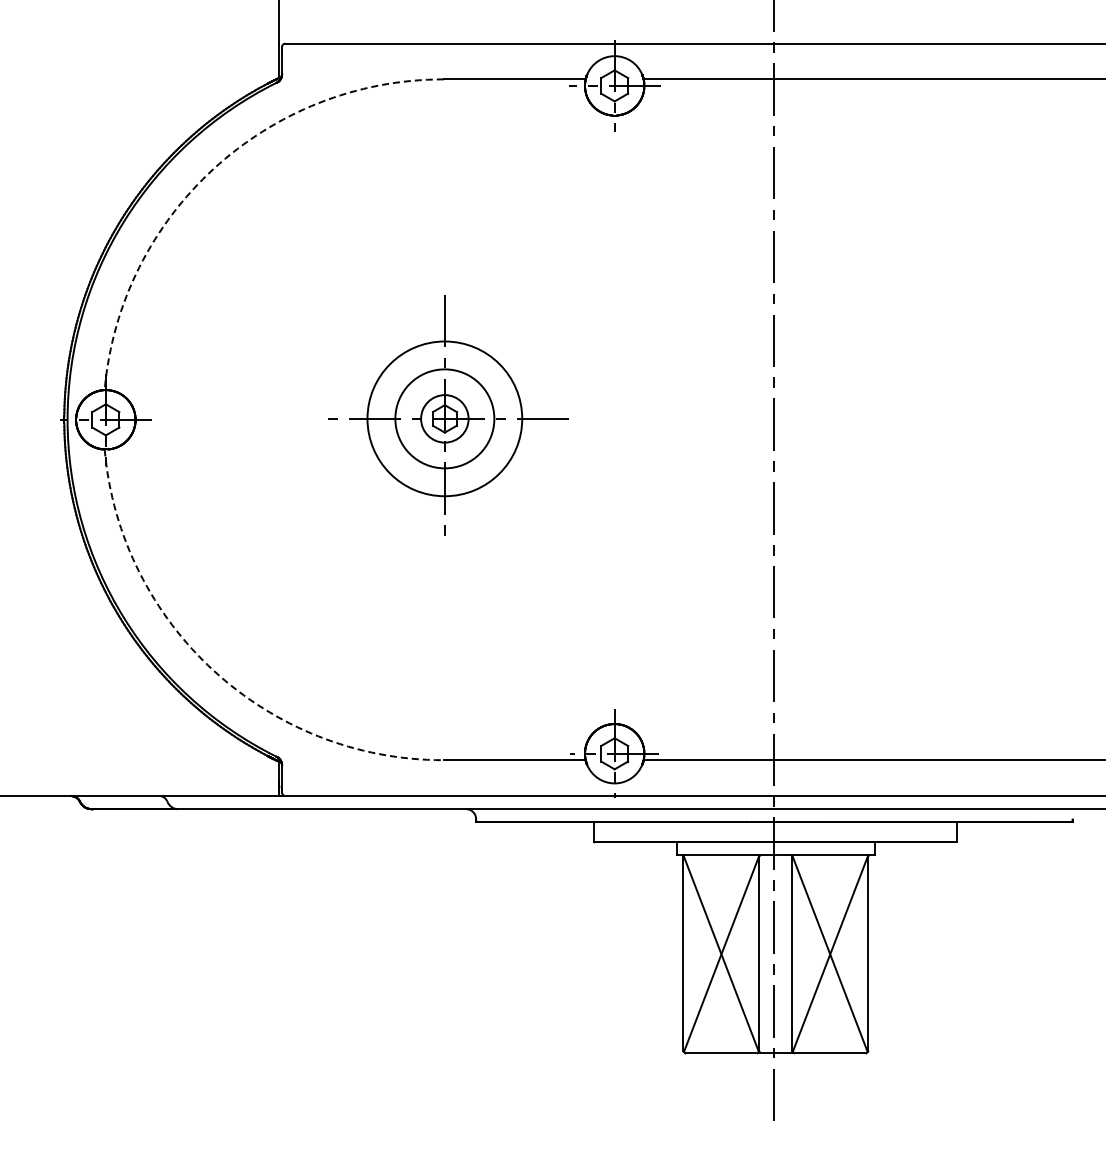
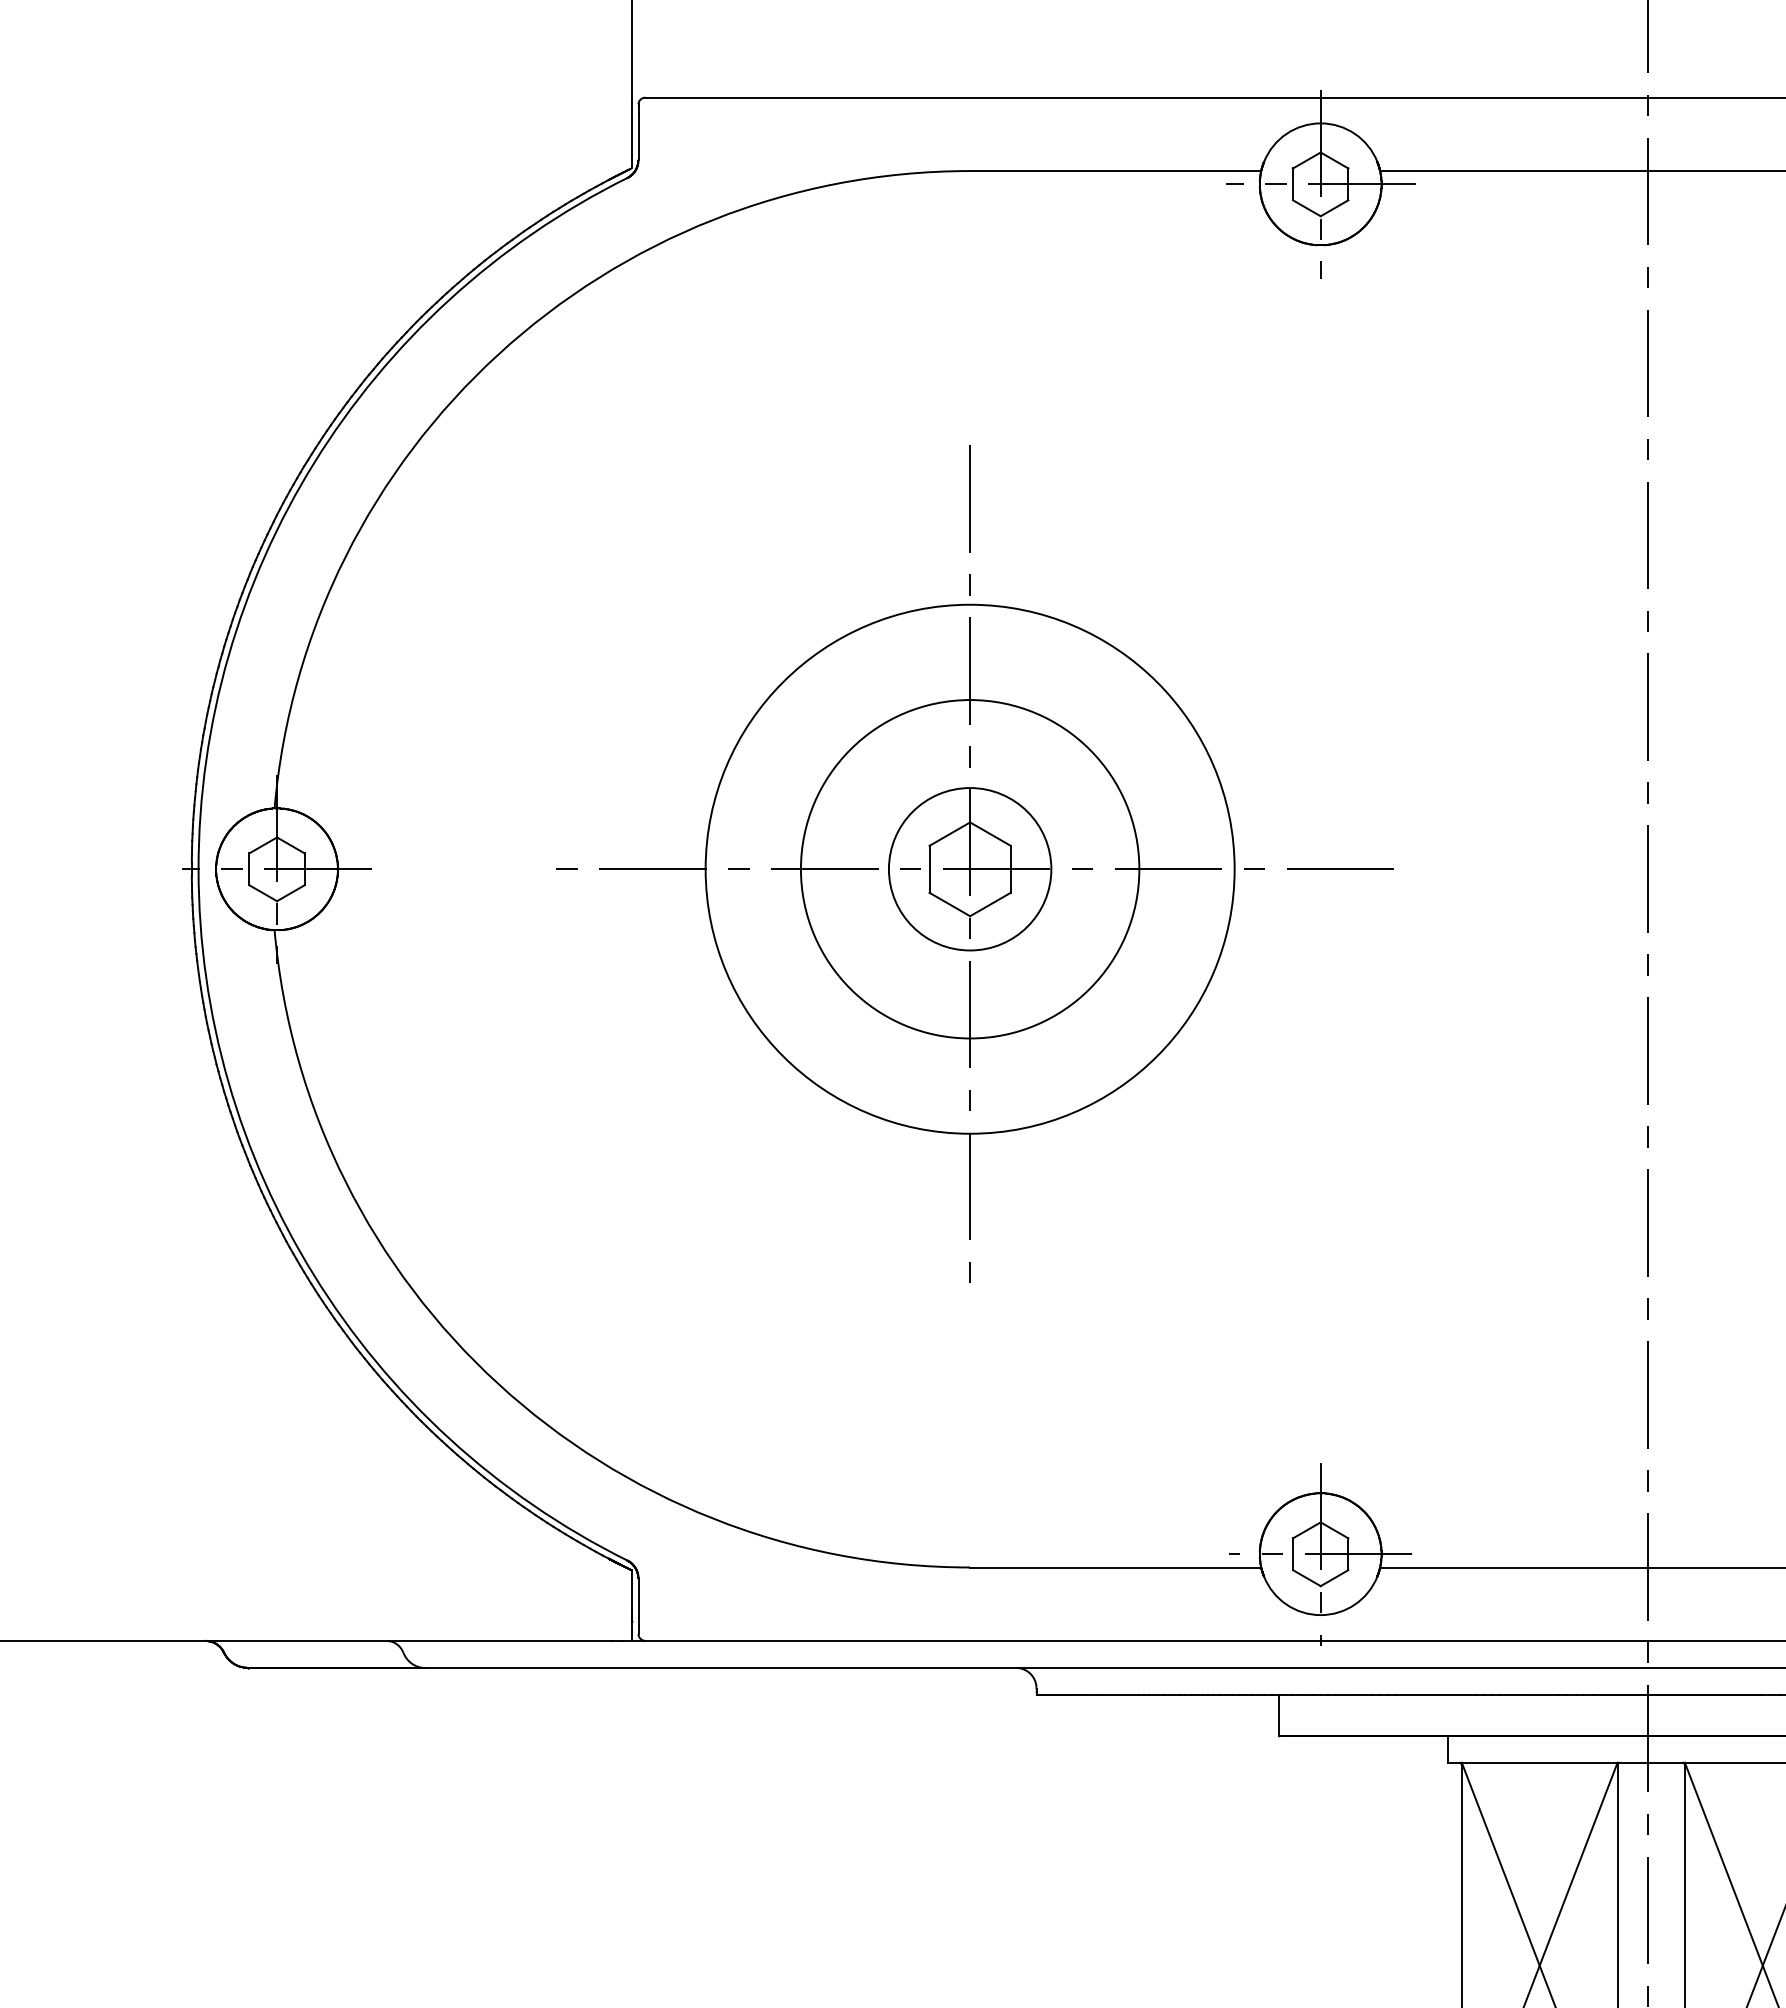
arc: (213, 168) -> (497, 353), dashed -> solid
part: (446, 417) -> (975, 864), size x1.67
arc: (213, 670) -> (497, 1383), dashed -> solid

